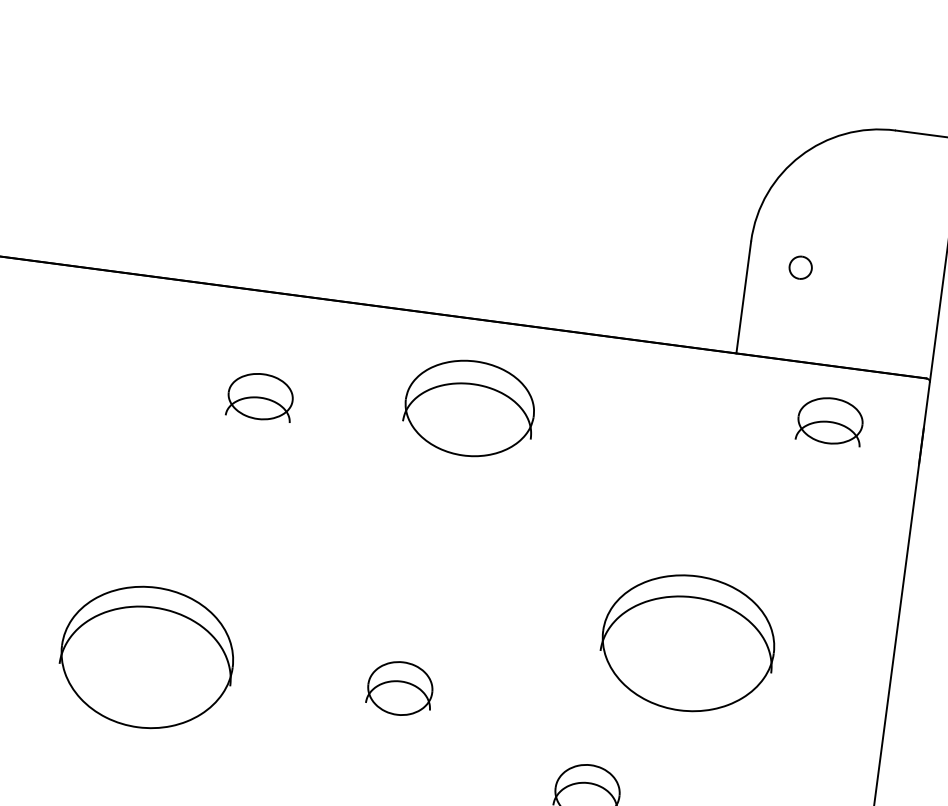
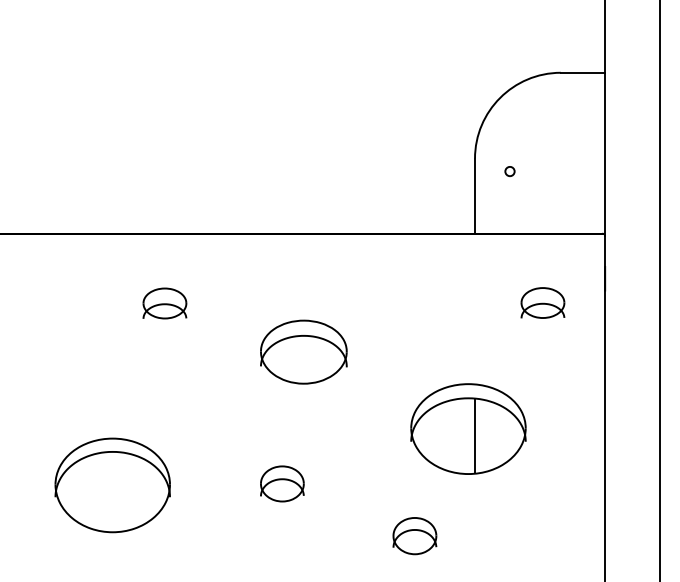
part: (799, 267) -> (509, 171), size x0.62
part: (469, 407) -> (303, 351), moved
part: (829, 420) -> (542, 302), moved
line: (697, 655) -> (475, 436), added

